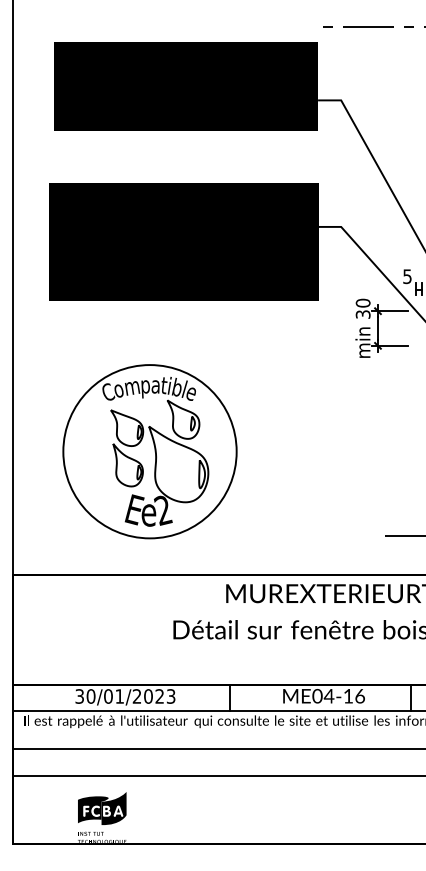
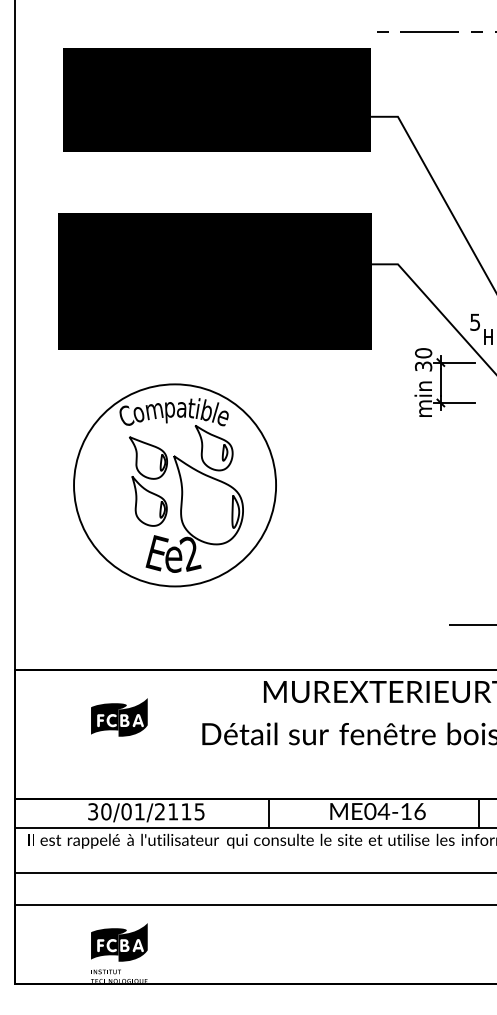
part: (149, 451) -> (174, 485), moved
part: (102, 615) -> (119, 717), added
text: (159, 696) -> (186, 811), 30/01/2023 -> 30/01/2115

